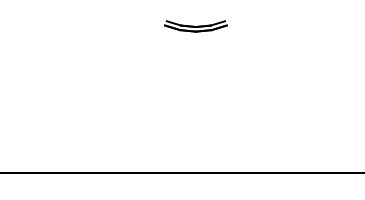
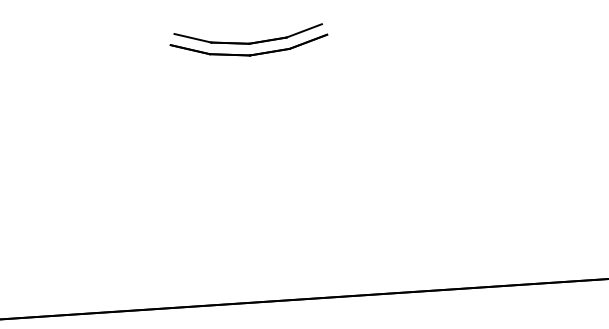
part: (195, 26) -> (248, 42), size x1.43

